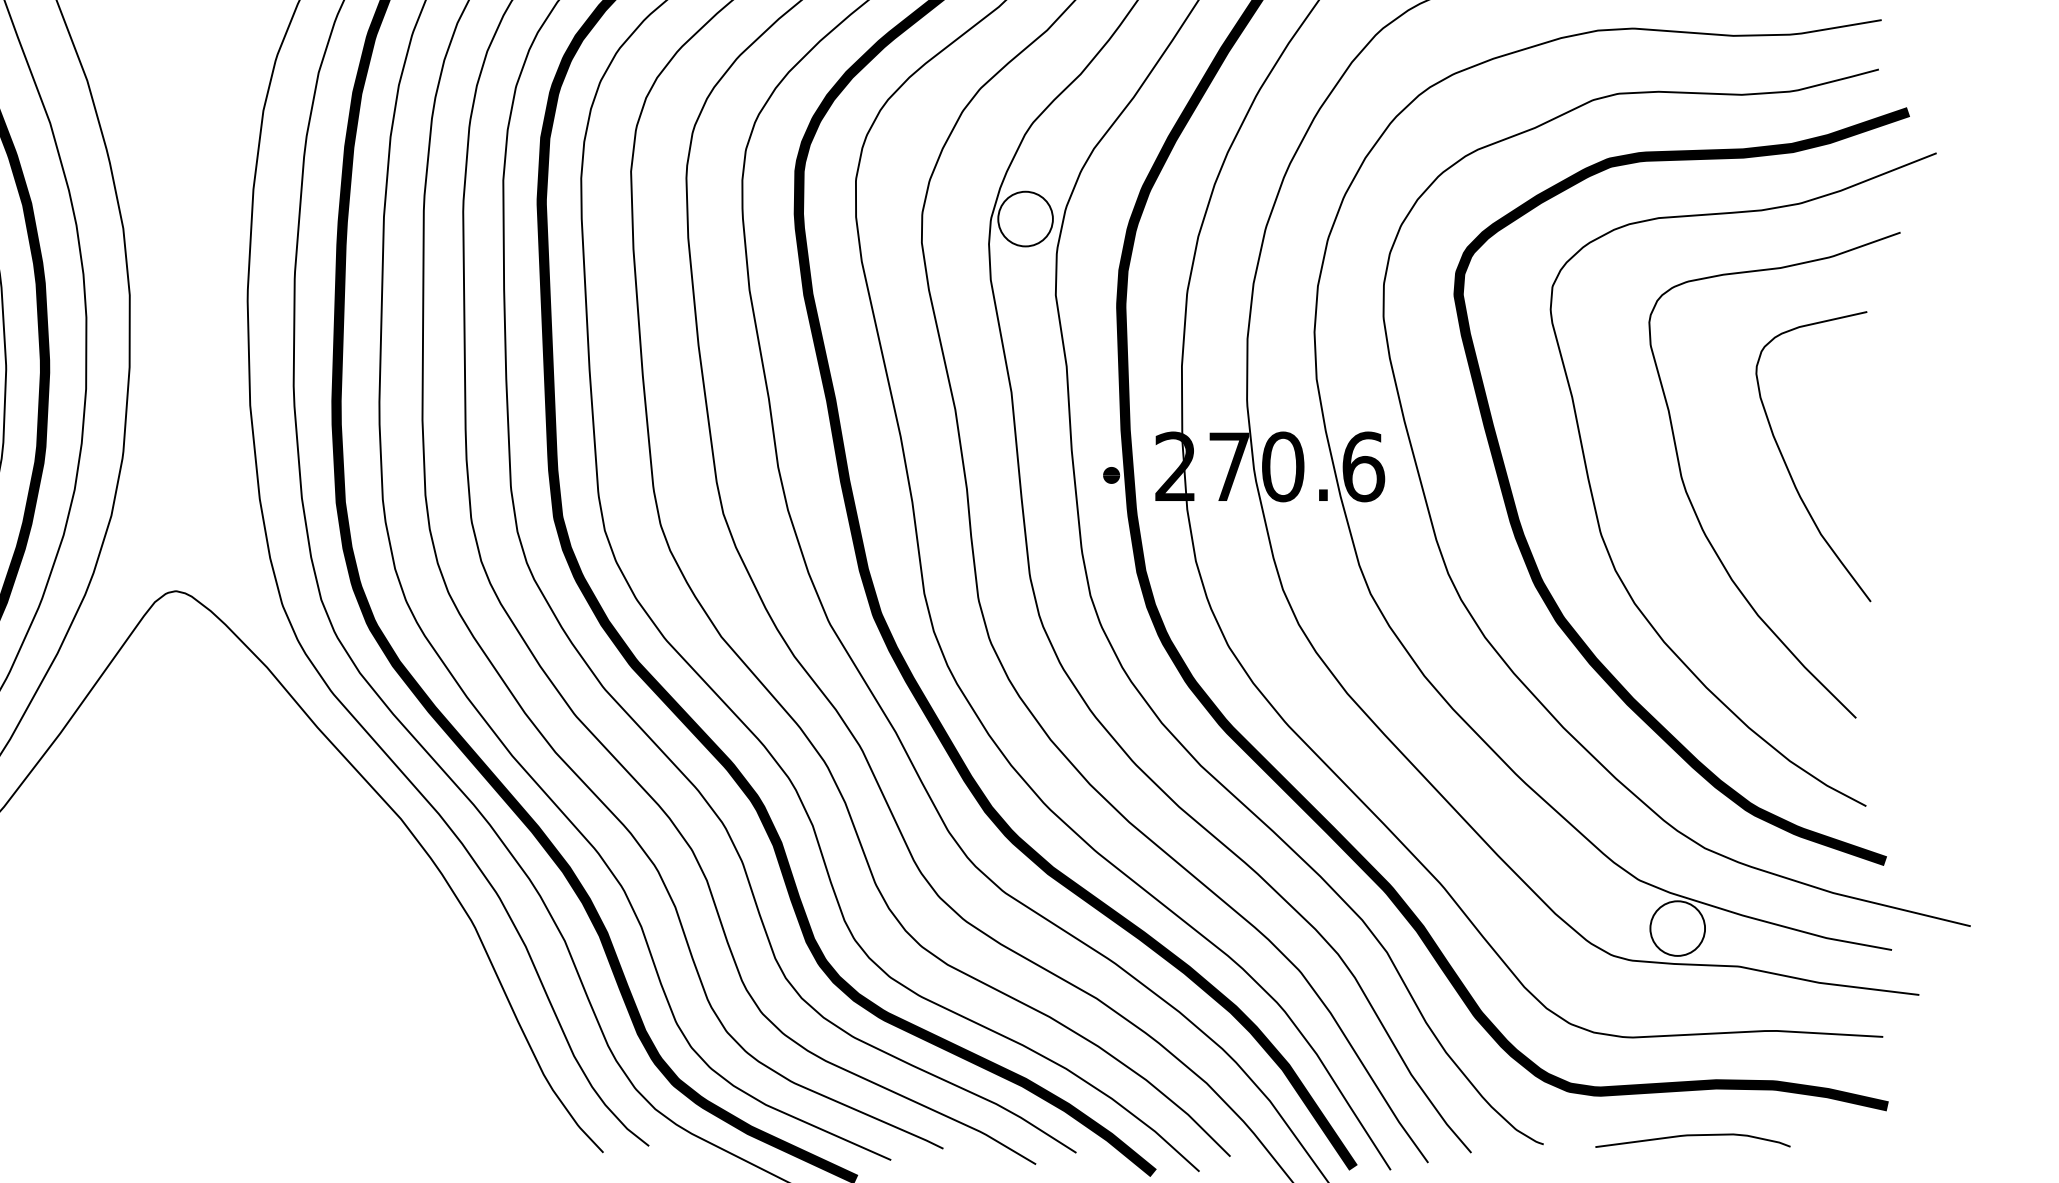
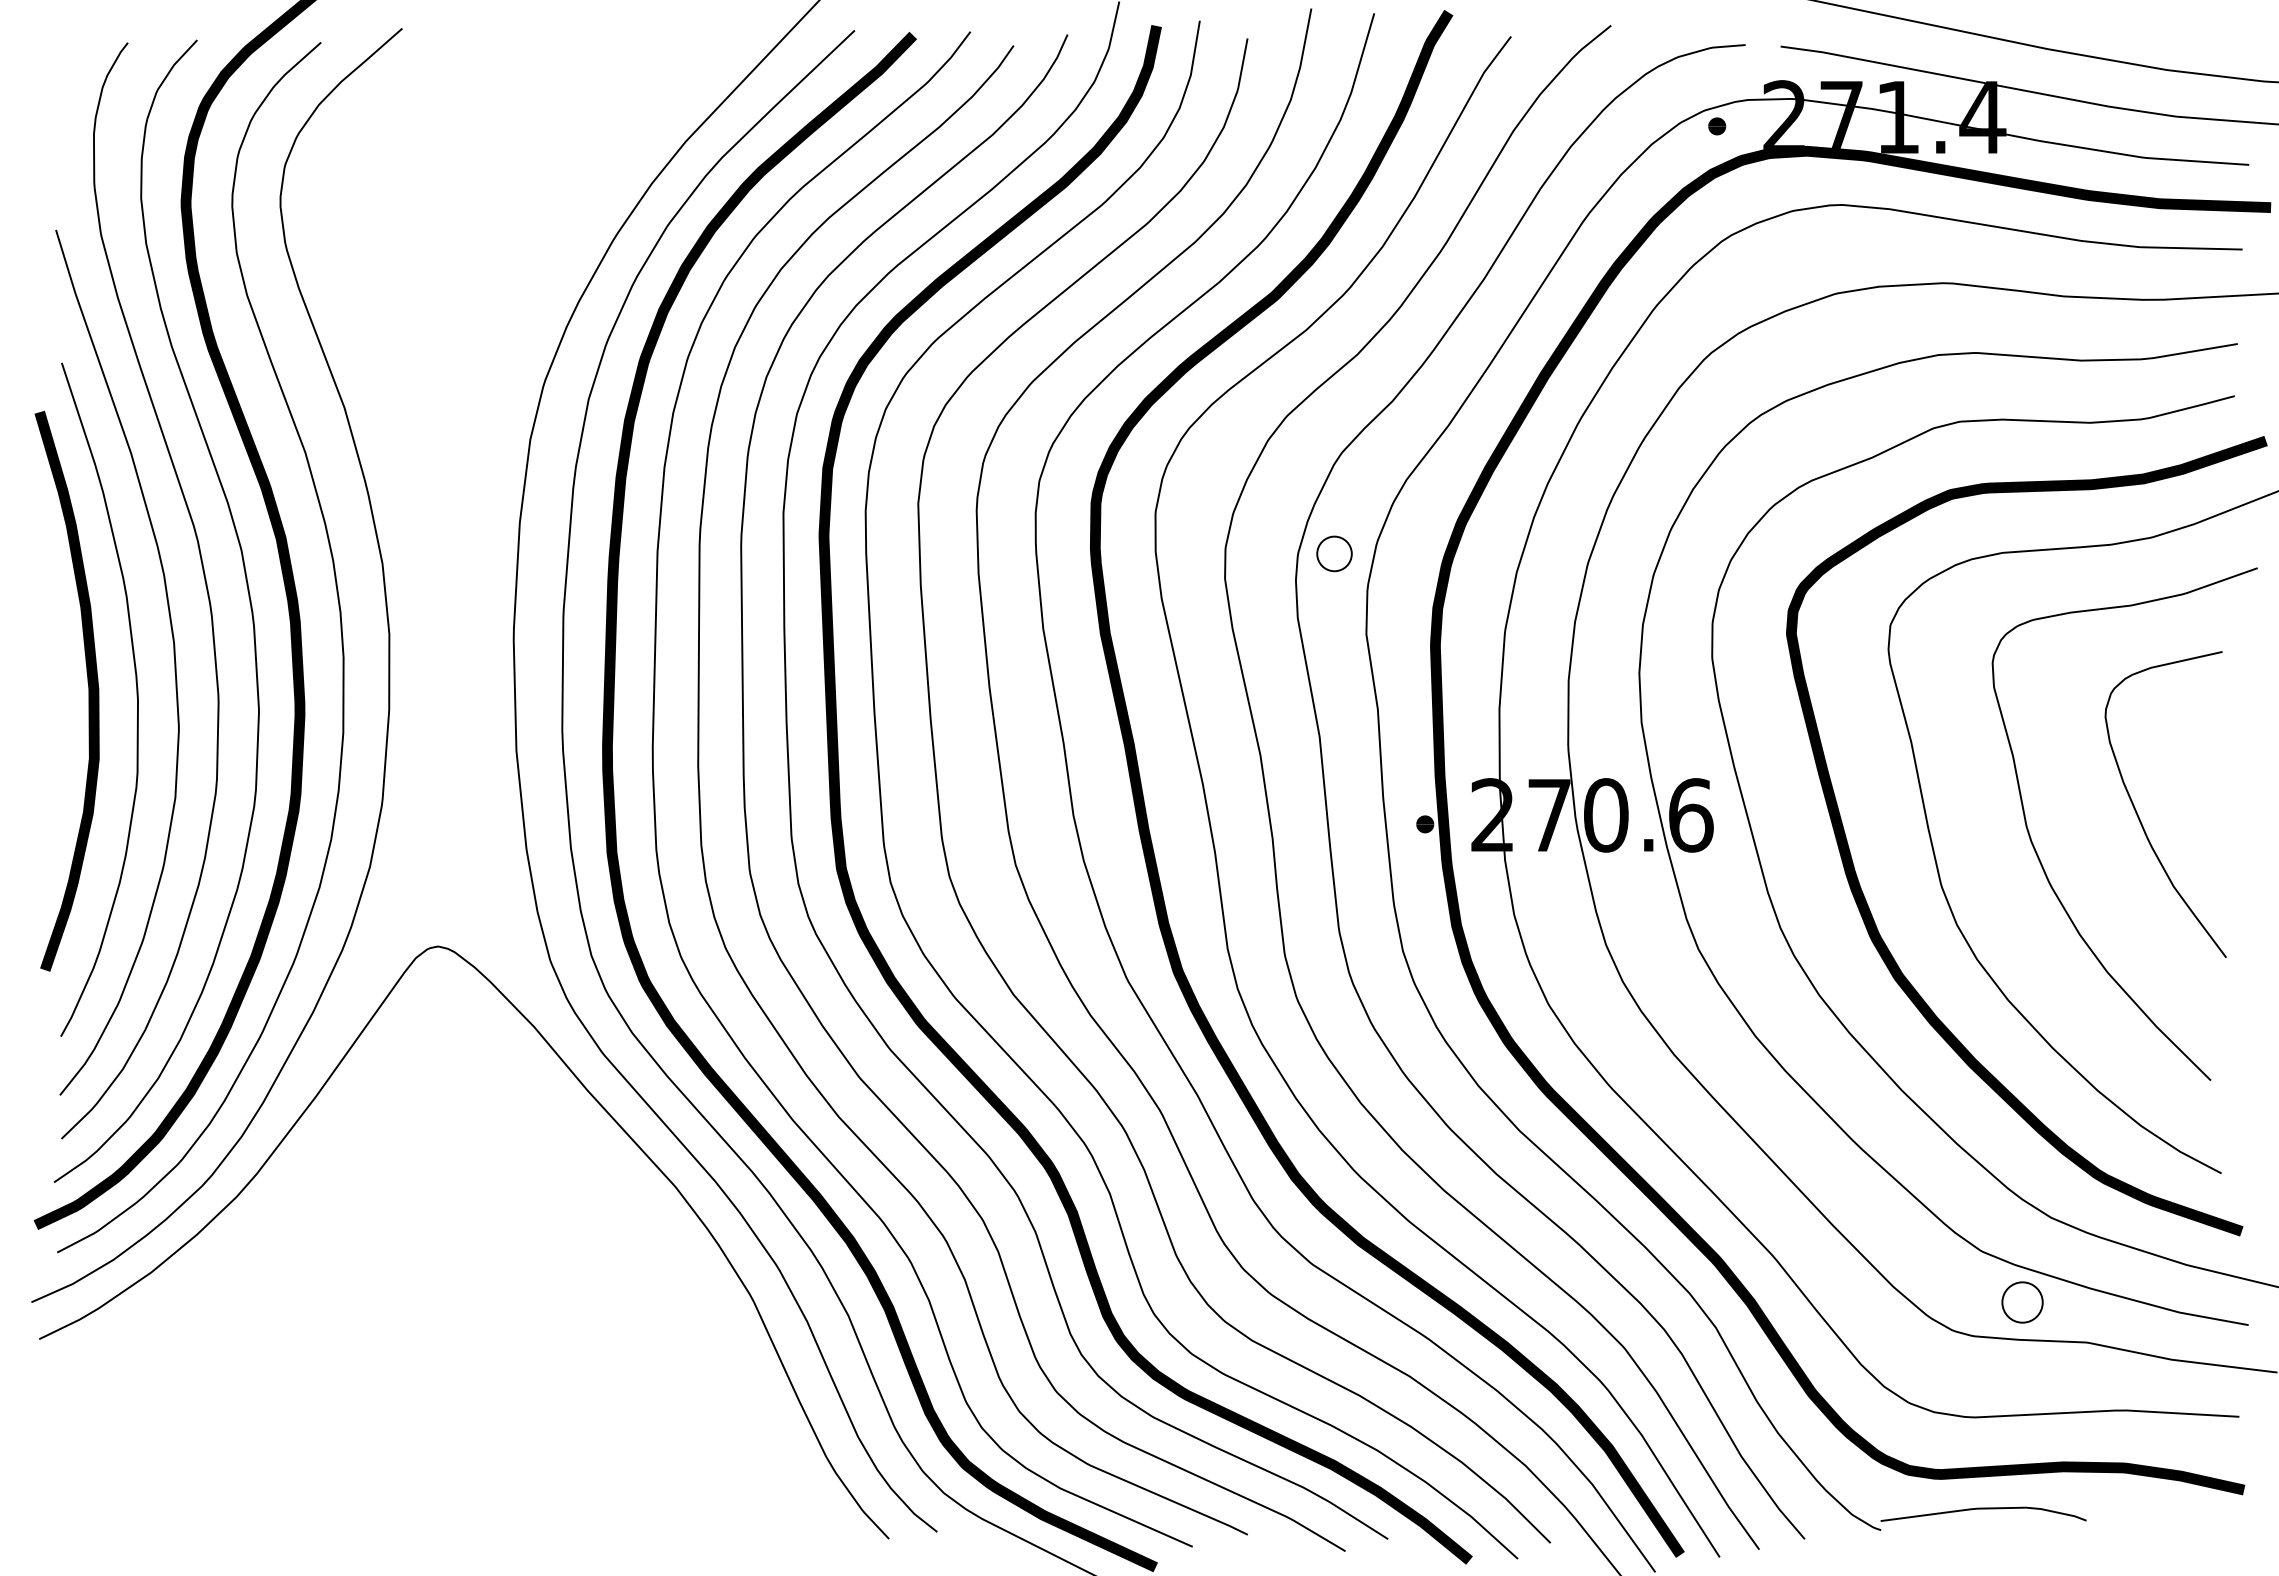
circle: (1025, 218) -> (1334, 553), size x0.6
circle: (1677, 928) -> (2022, 1302), size x0.7
curve: (1692, 1136) -> (1983, 1509), moved

